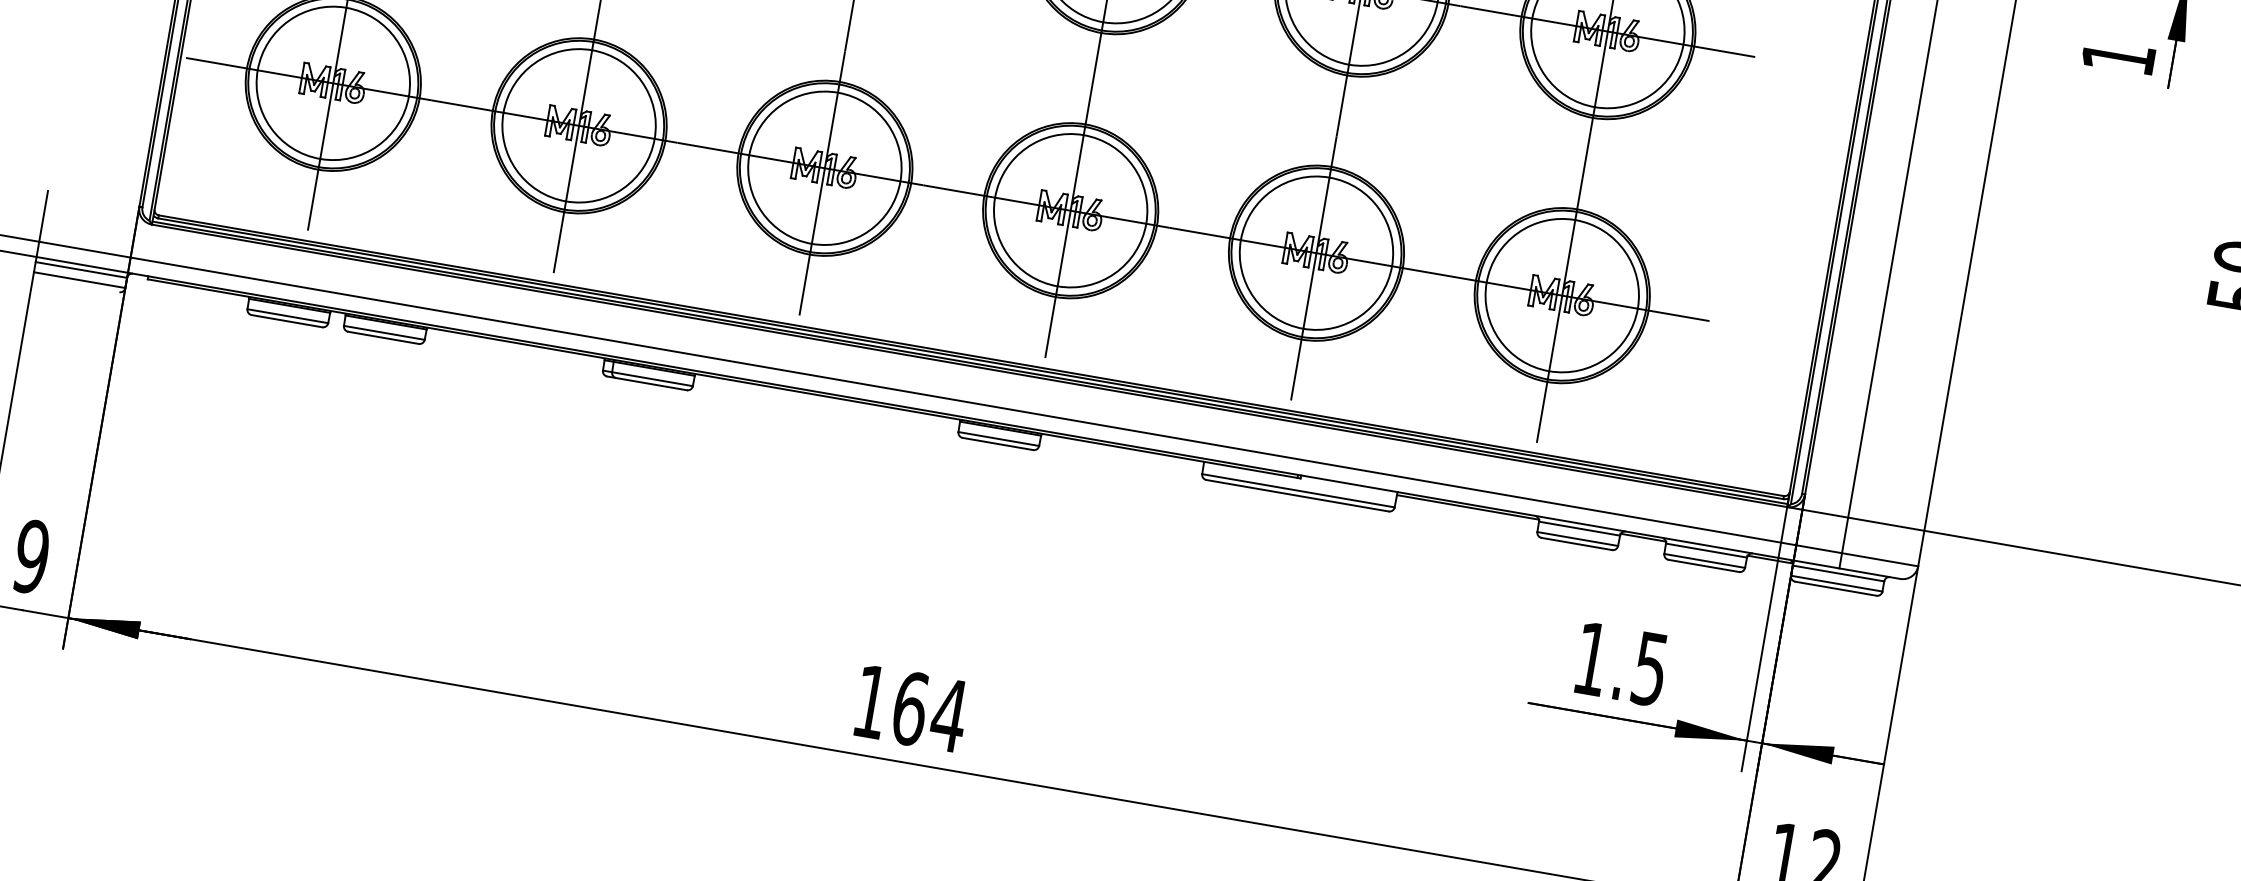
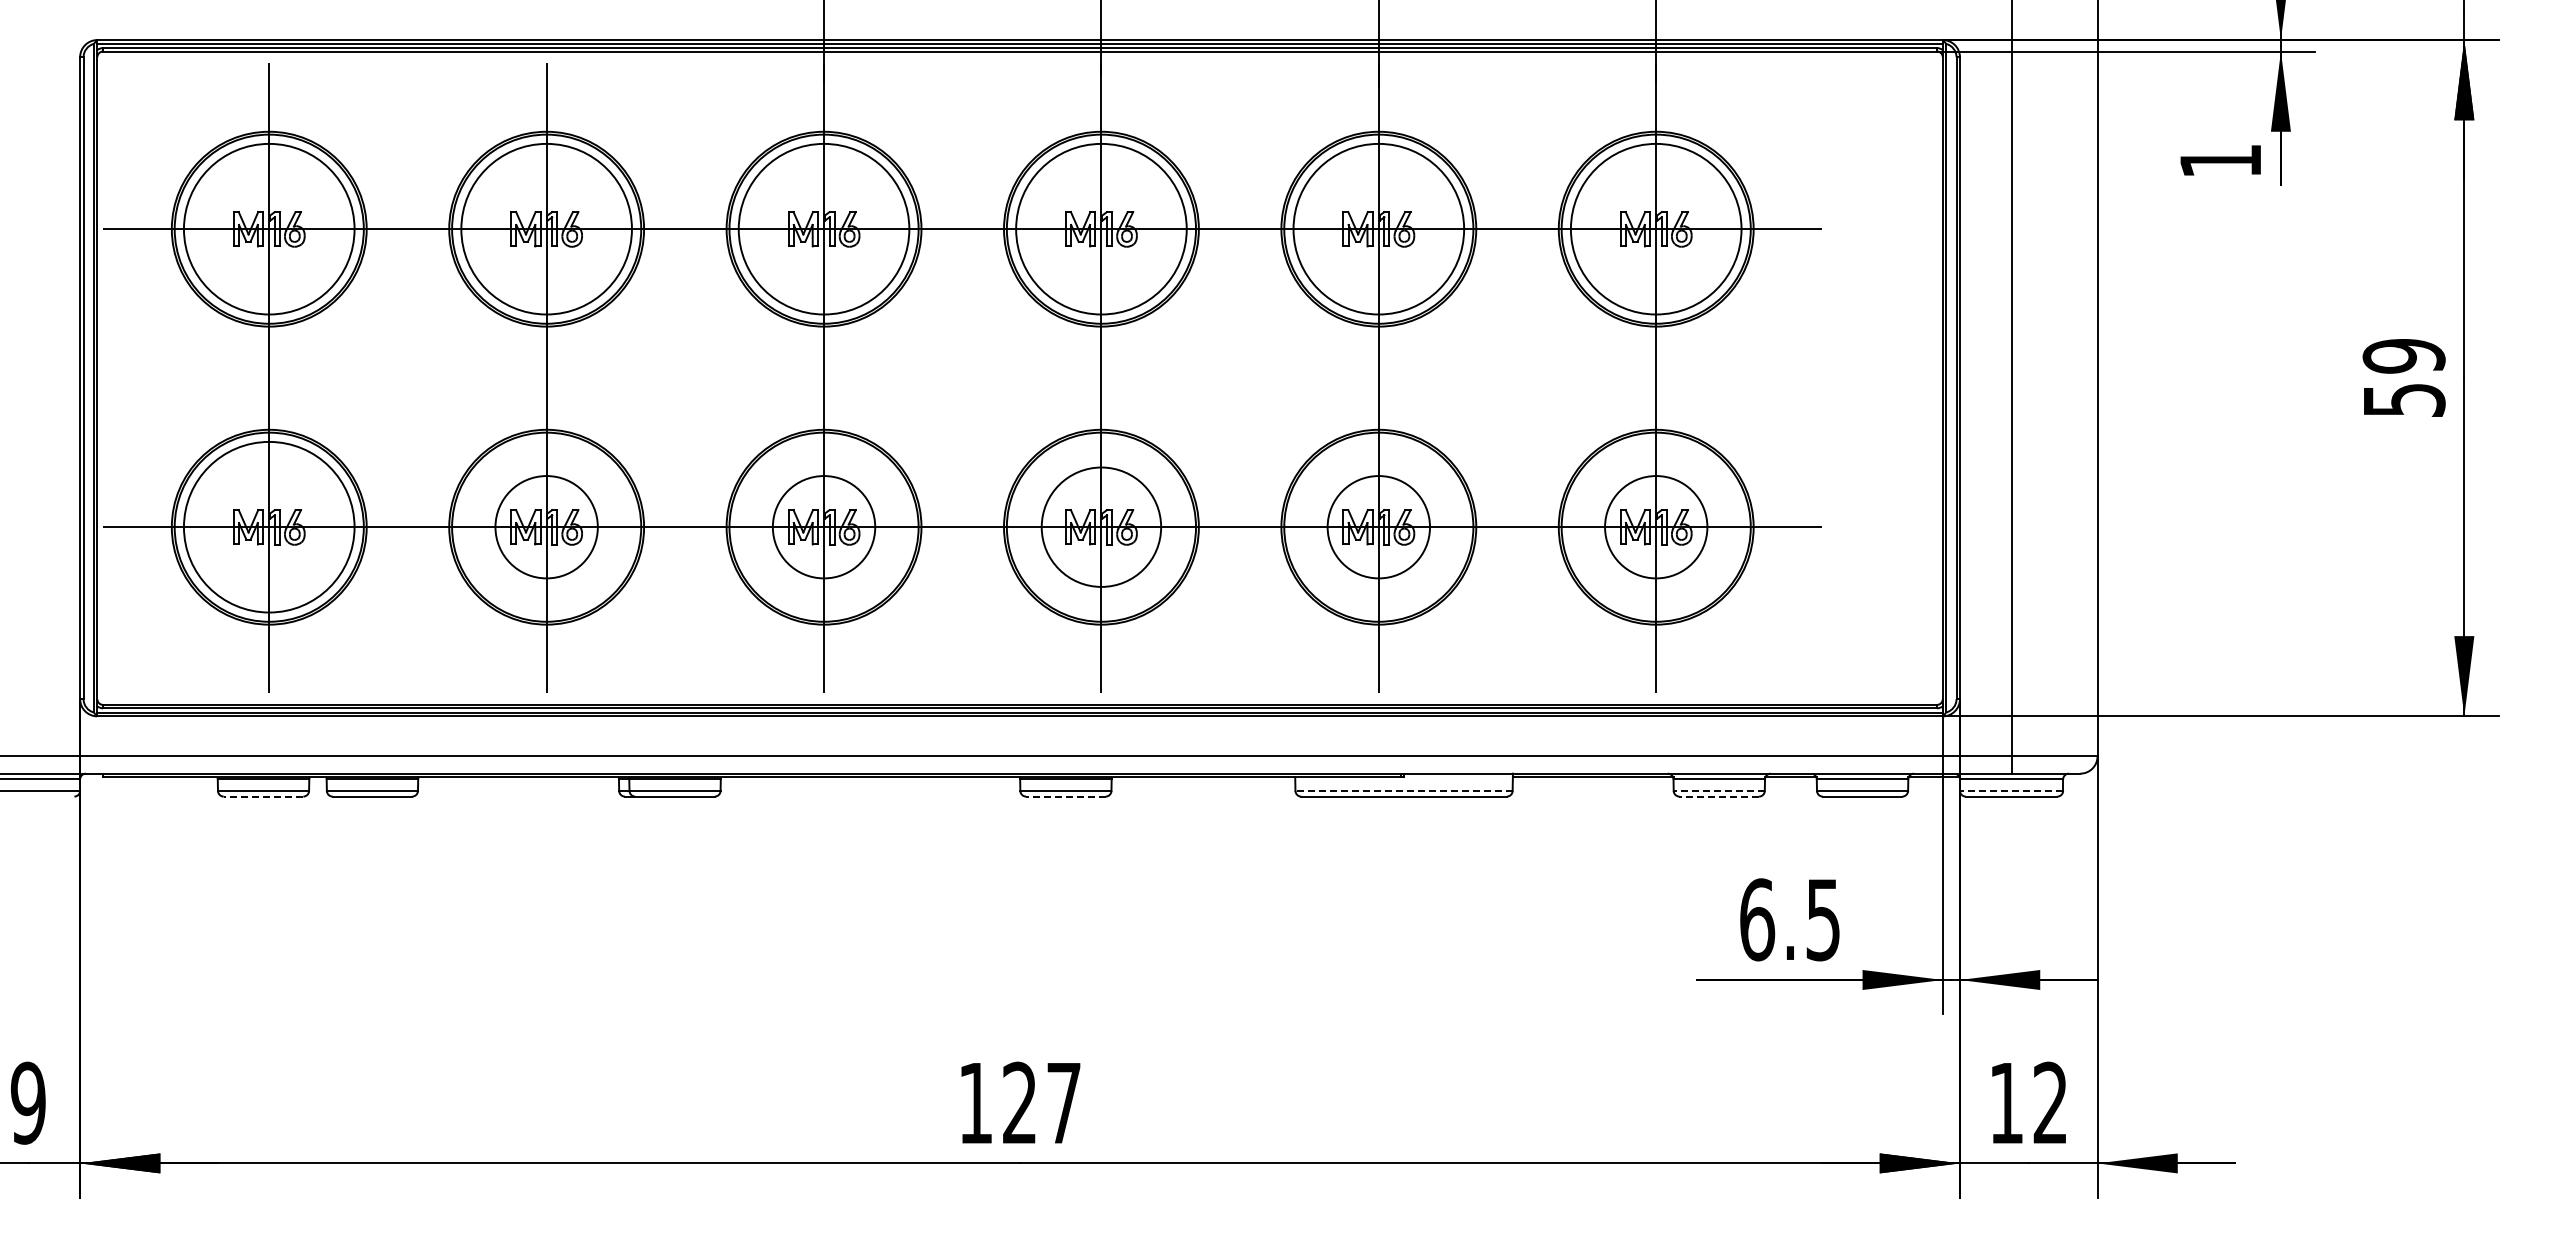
circle: (579, 125) -> (546, 526), size x0.6
circle: (824, 167) -> (823, 526), size x0.6
circle: (1070, 210) -> (1101, 526), size x0.7
circle: (1316, 252) -> (1378, 526), size x0.6
circle: (1561, 294) -> (1655, 526), size x0.6
line: (286, 321) -> (263, 796), solid -> dashed
line: (997, 443) -> (1065, 796), solid -> dashed
line: (1298, 490) -> (1404, 790), solid -> dashed
line: (1578, 538) -> (1719, 790), solid -> dashed
line: (1577, 543) -> (1719, 796), solid -> dashed
line: (1836, 583) -> (2011, 790), solid -> dashed
text: (1591, 658) -> (1757, 919), 1.5 -> 6.5
text: (930, 711) -> (1042, 1102), 164 -> 127

